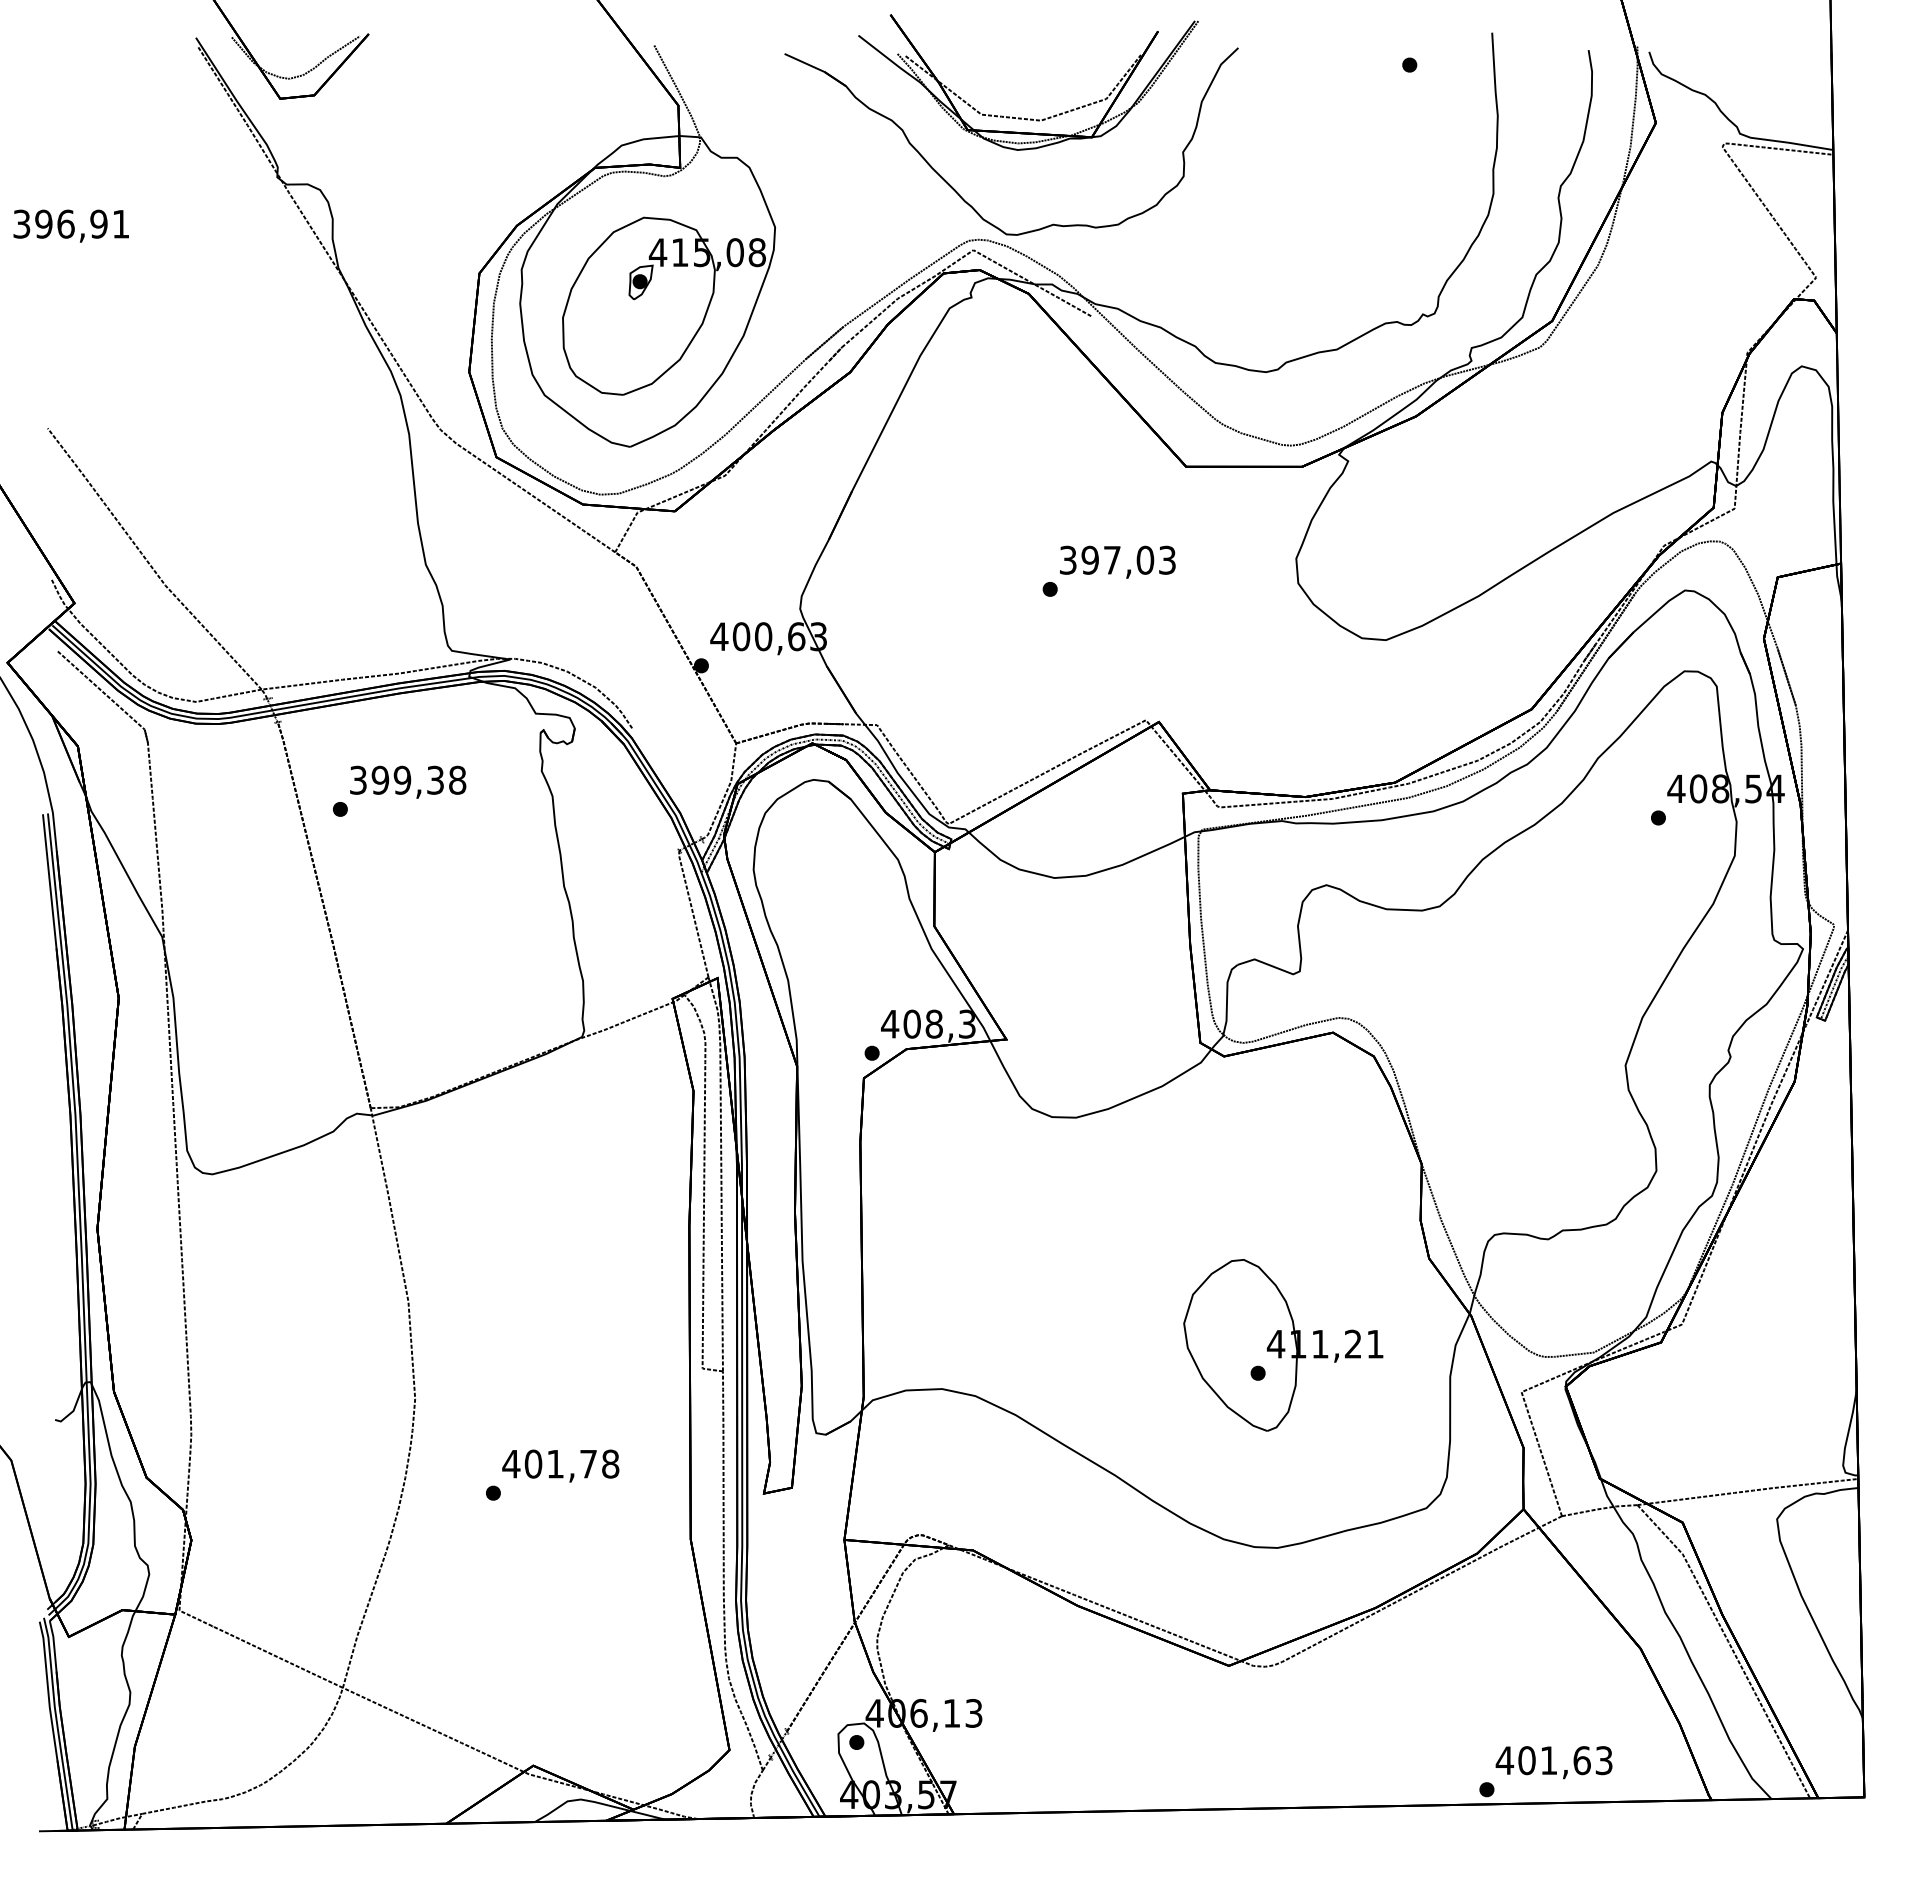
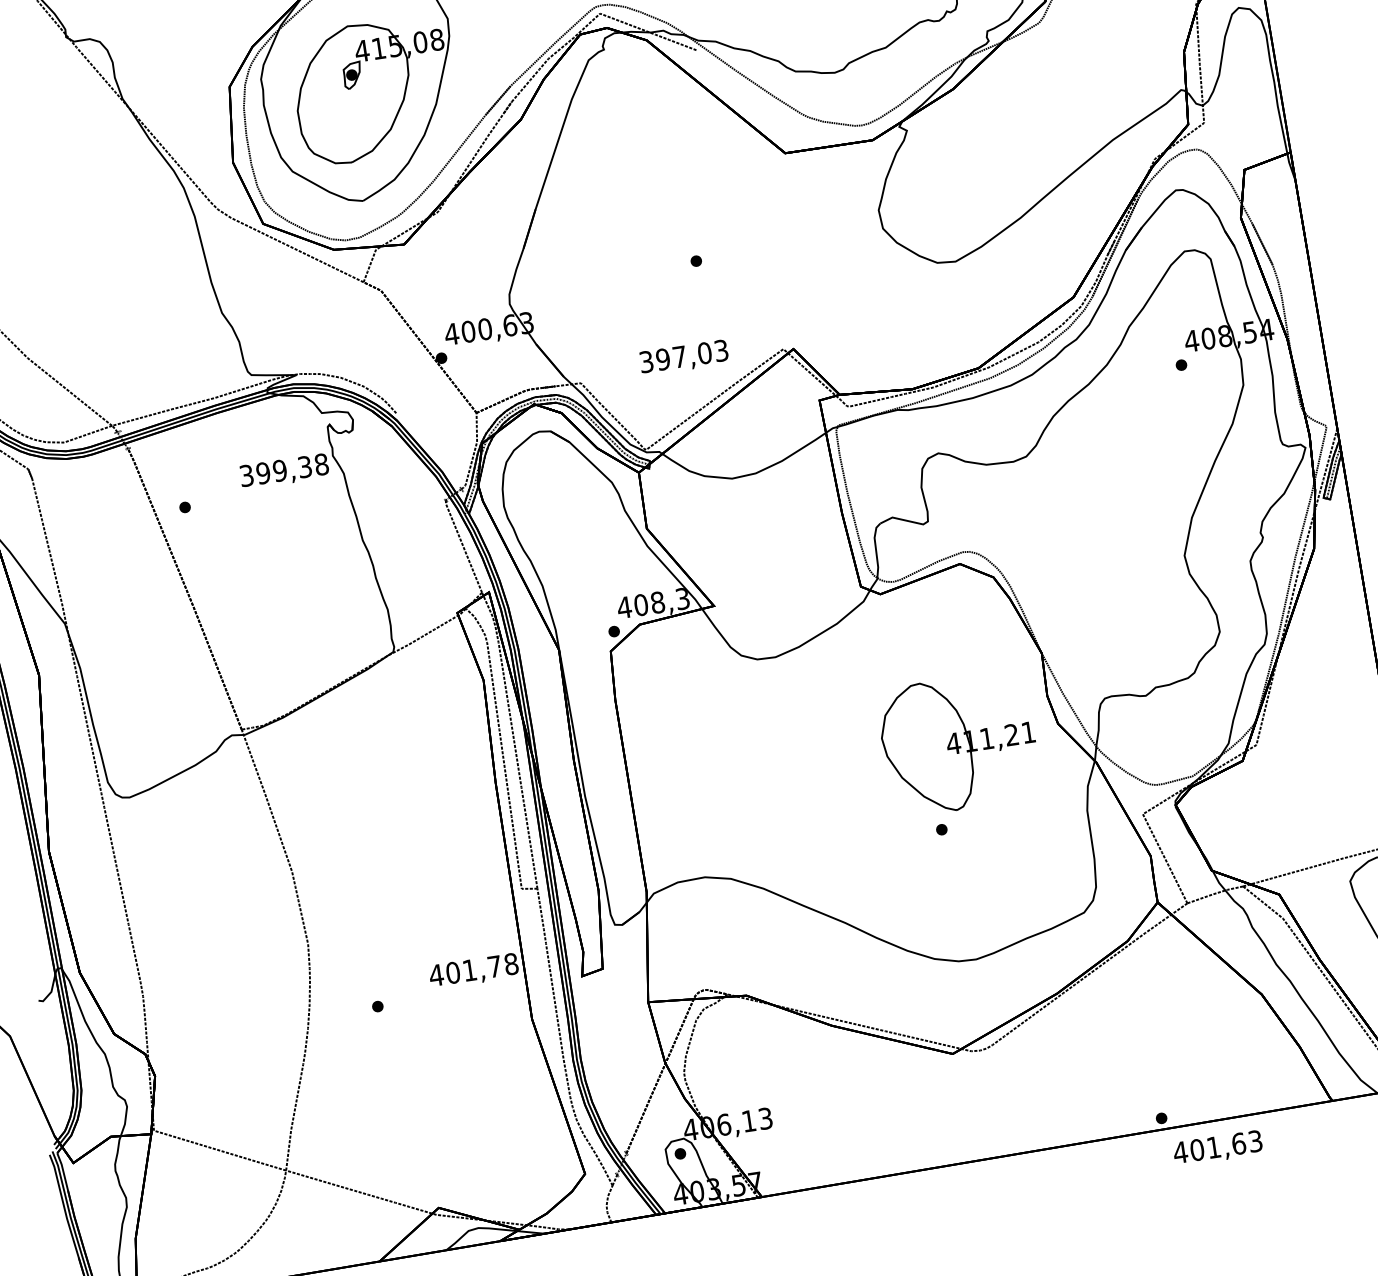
text: (1117, 561) -> (683, 357), moved
text: (408, 781) -> (284, 471), moved
part: (1283, 1345) -> (959, 743), moved
text: (560, 1465) -> (473, 970), moved
text: (1553, 1762) -> (1217, 1148), moved

